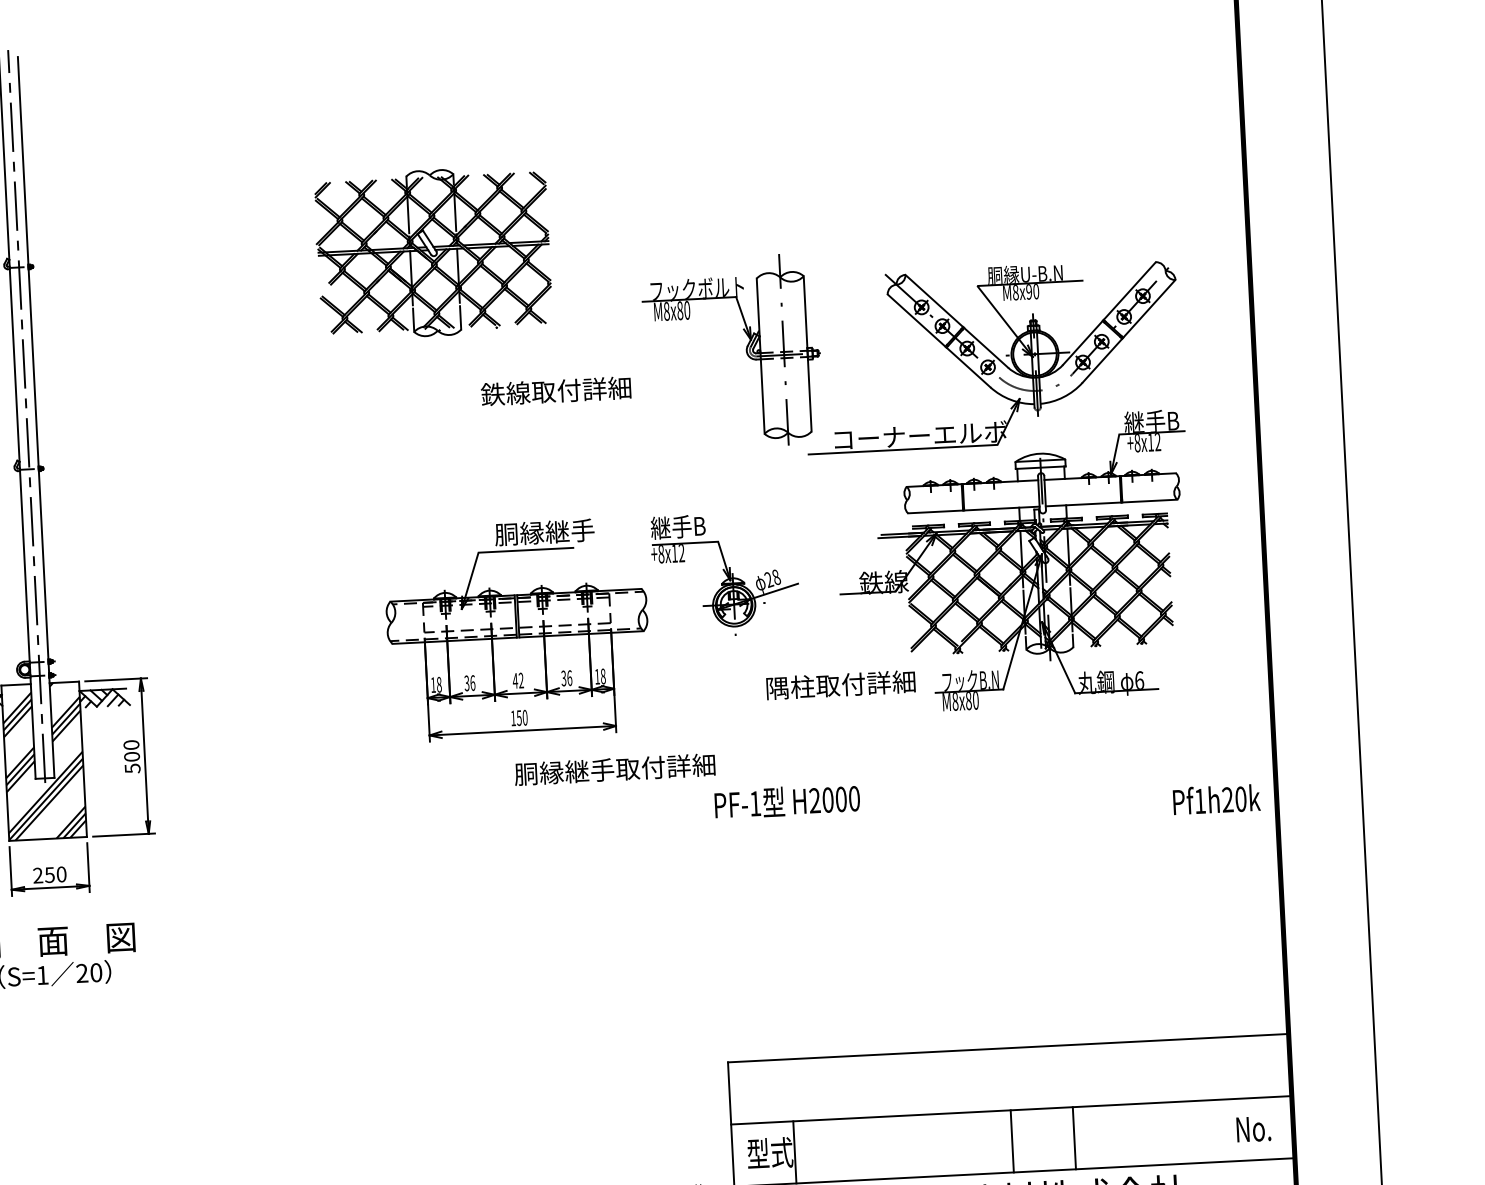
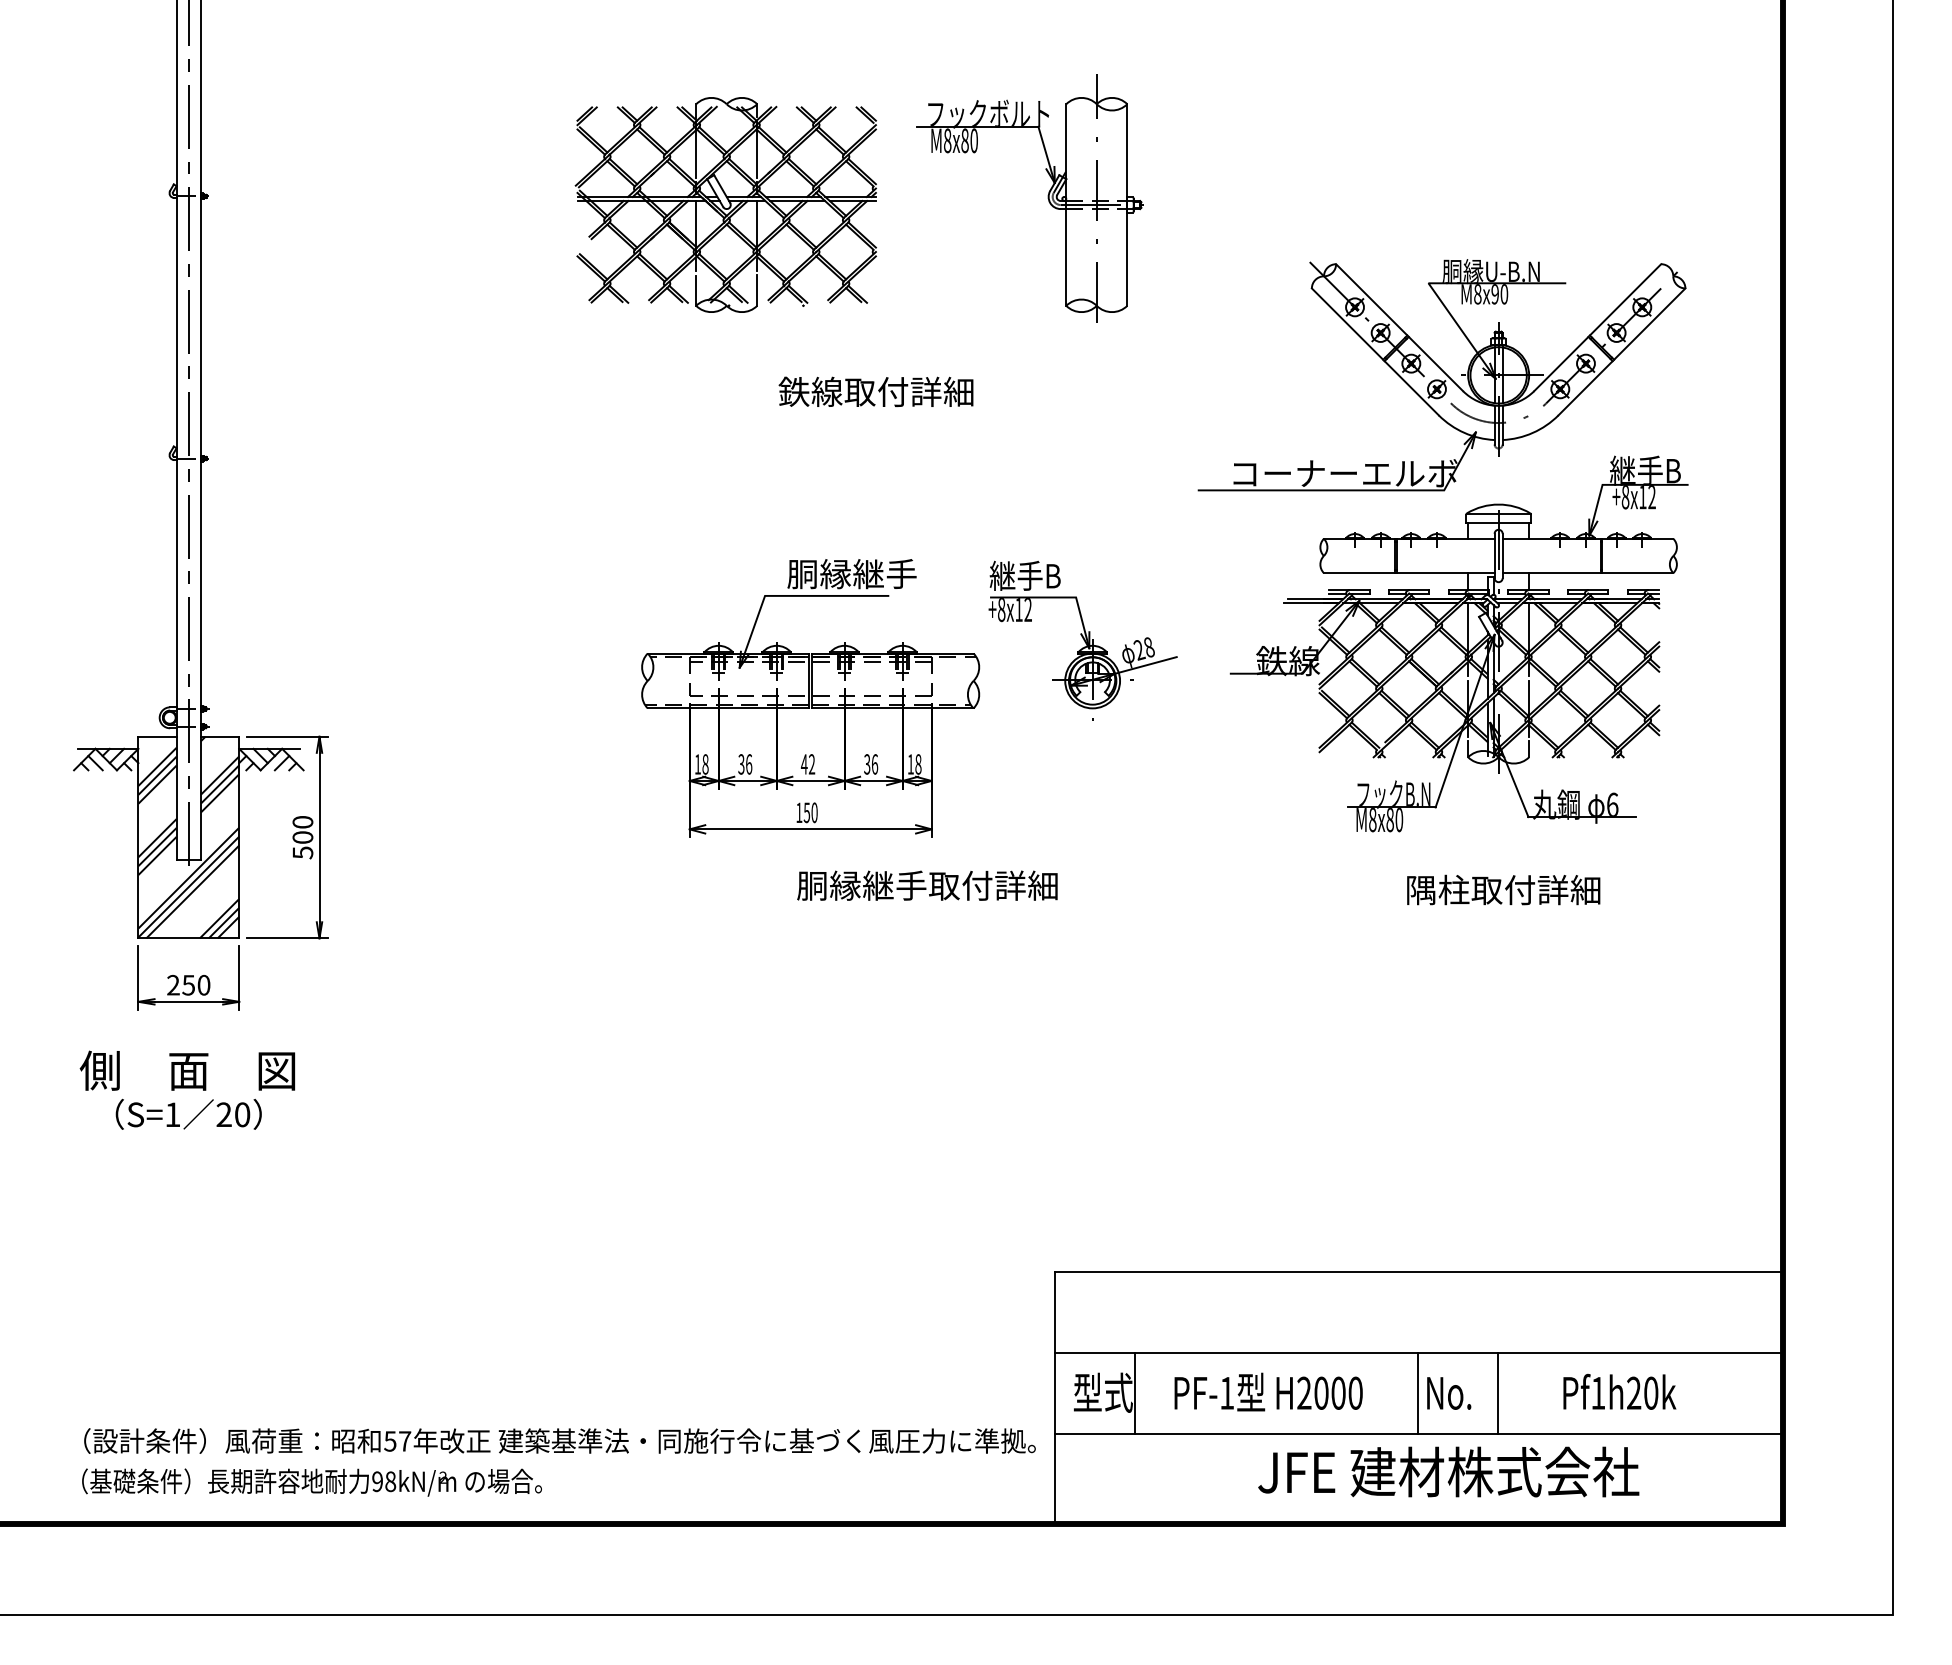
part: (745, 351) -> (1047, 198), moved
text: (840, 684) -> (1503, 889), moved
text: (1216, 799) -> (1619, 1391), moved
text: (787, 800) -> (1268, 1391), moved
text: (1254, 1129) -> (1449, 1393), moved

